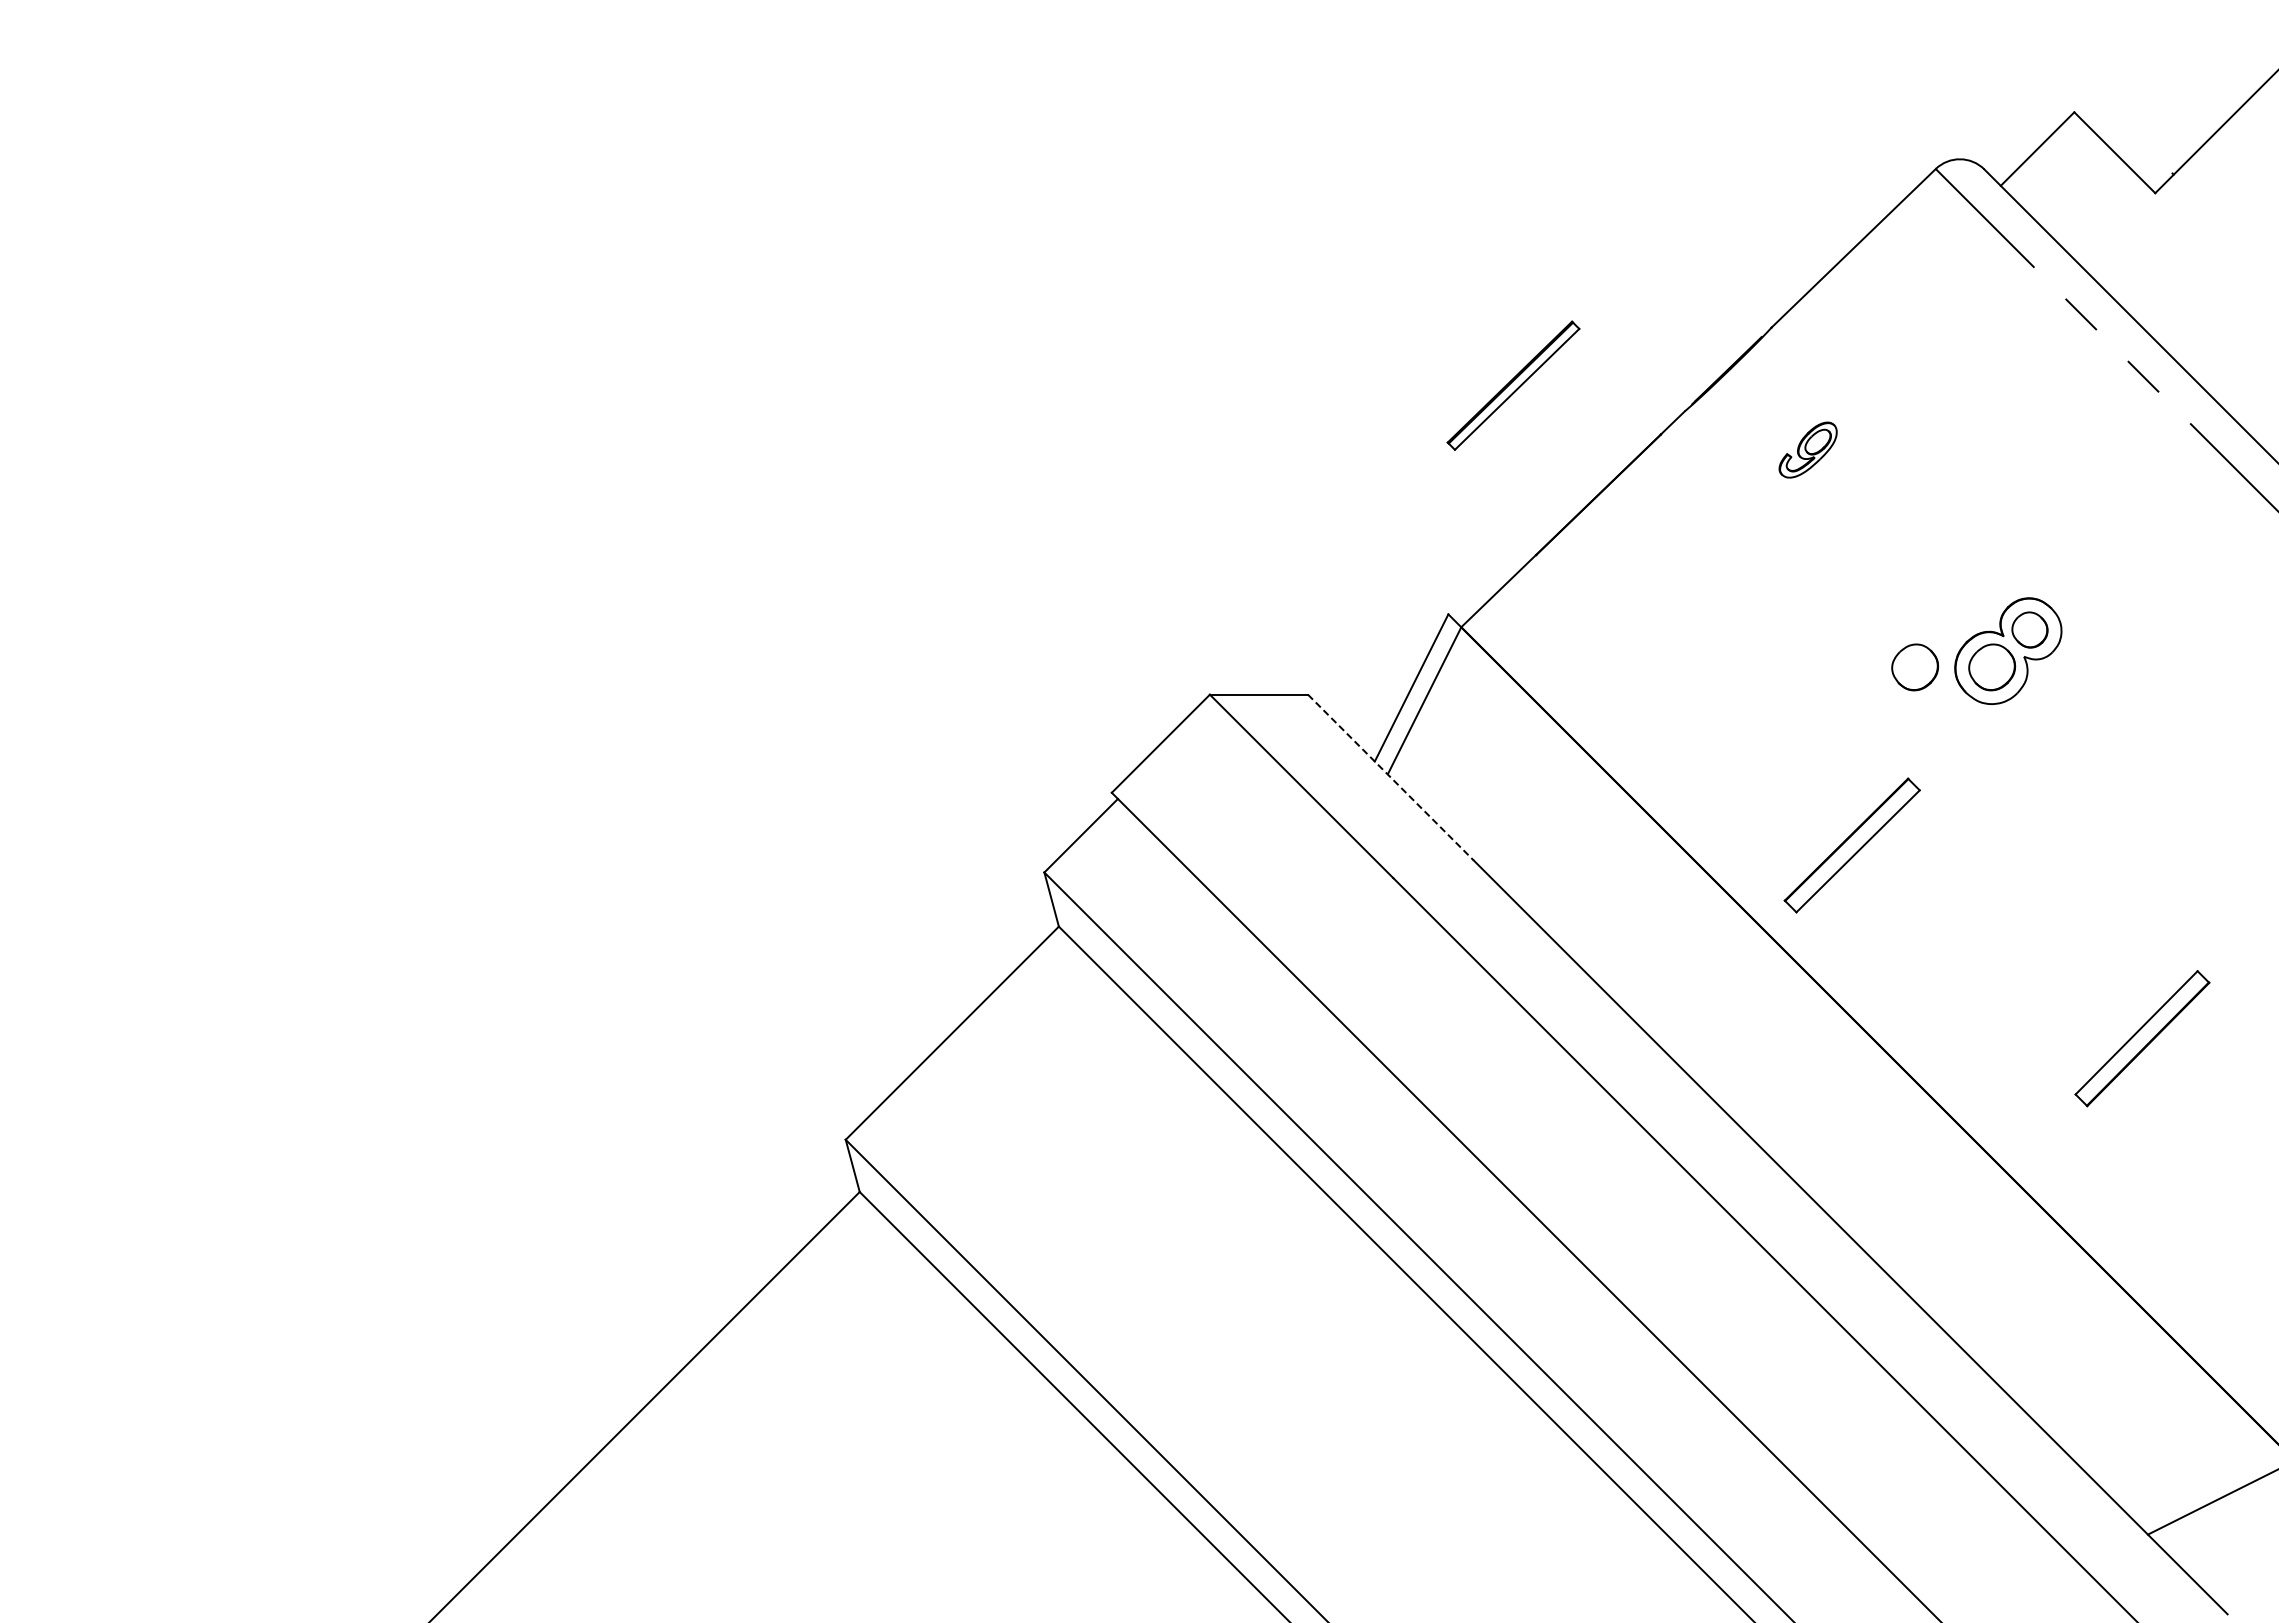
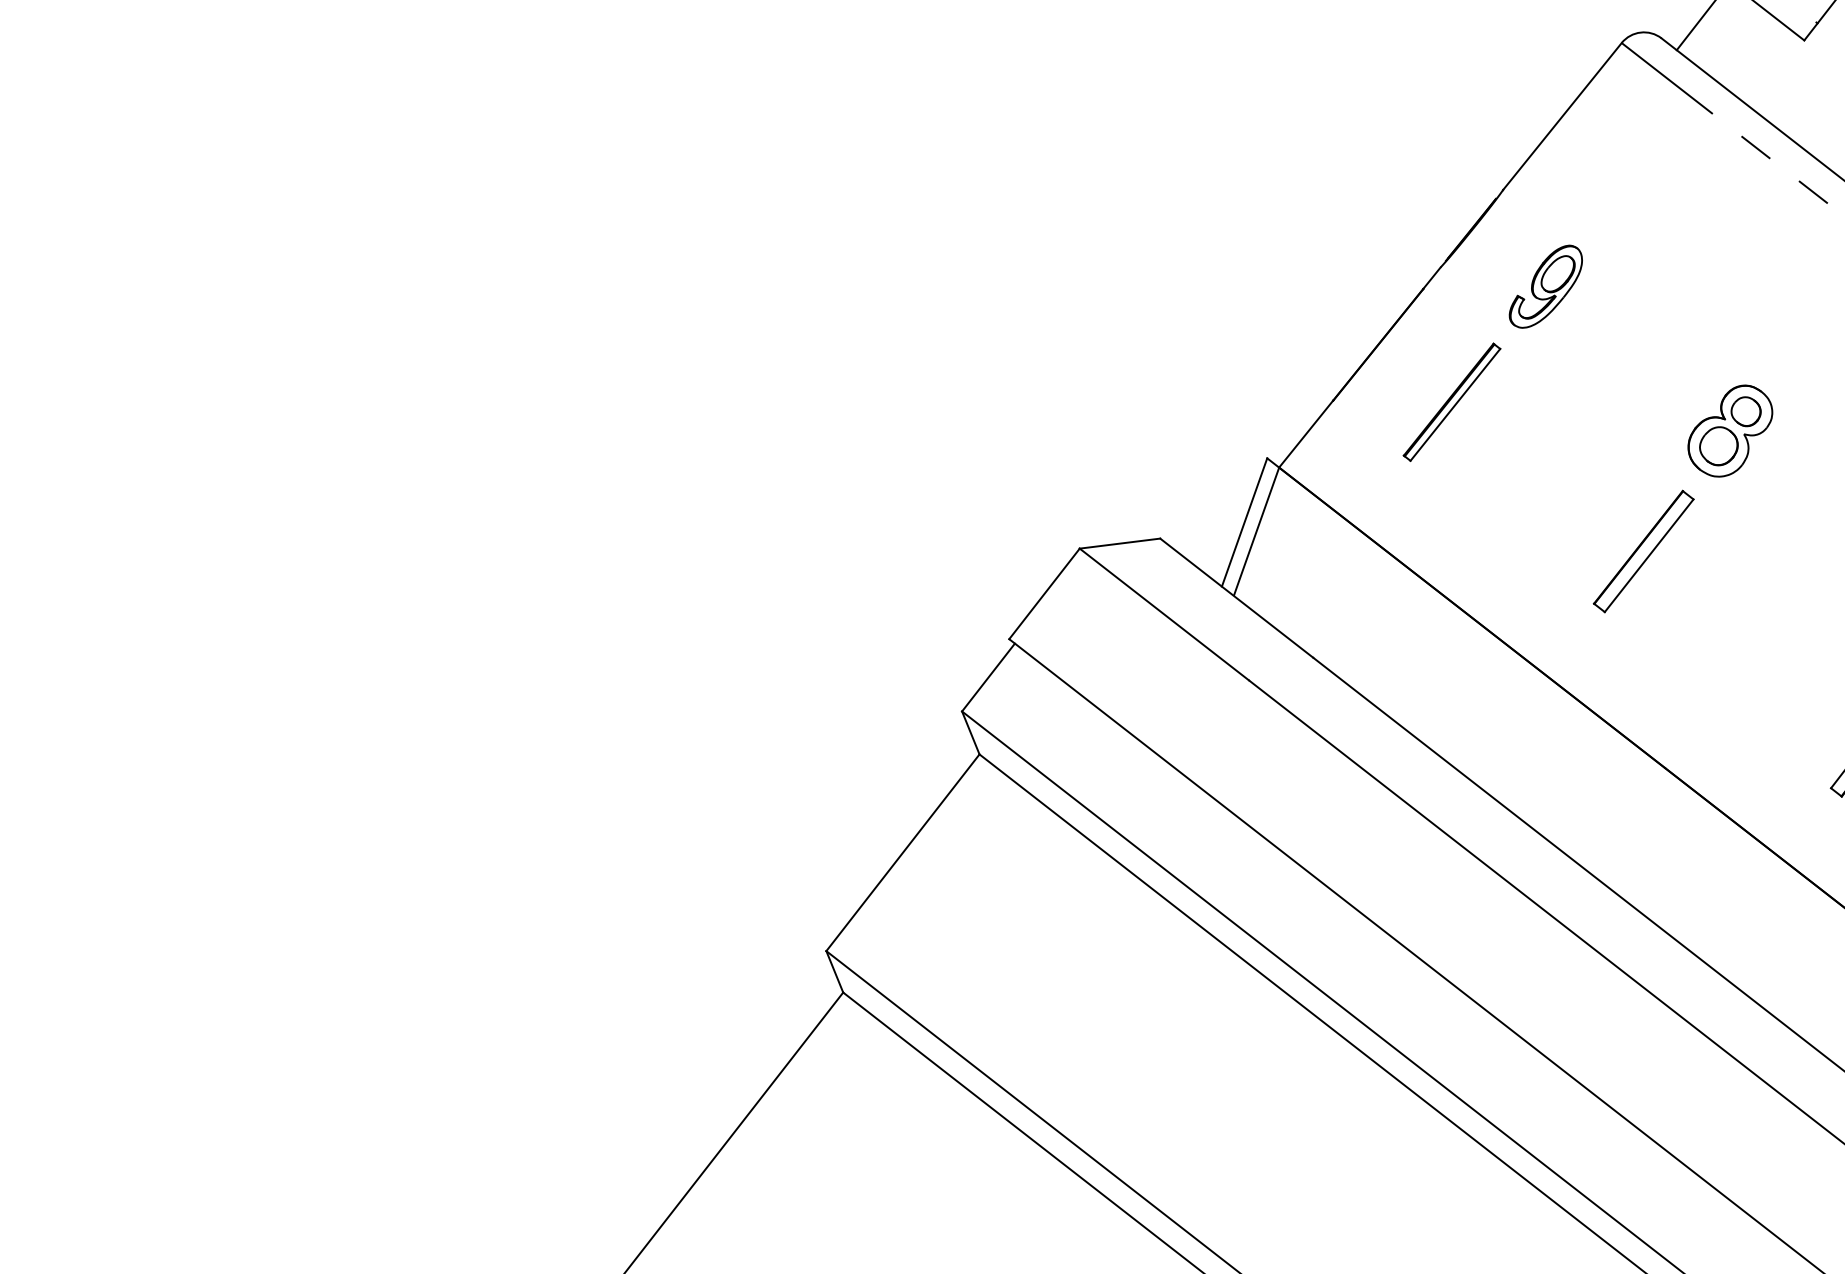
part: (1513, 385) -> (1452, 402), moved
part: (1807, 449) -> (1545, 286), size x1.67
part: (1915, 667) -> (1656, 454), removed
line: (1391, 777) -> (1237, 598), dashed -> solid
part: (1851, 845) -> (1643, 551), moved

